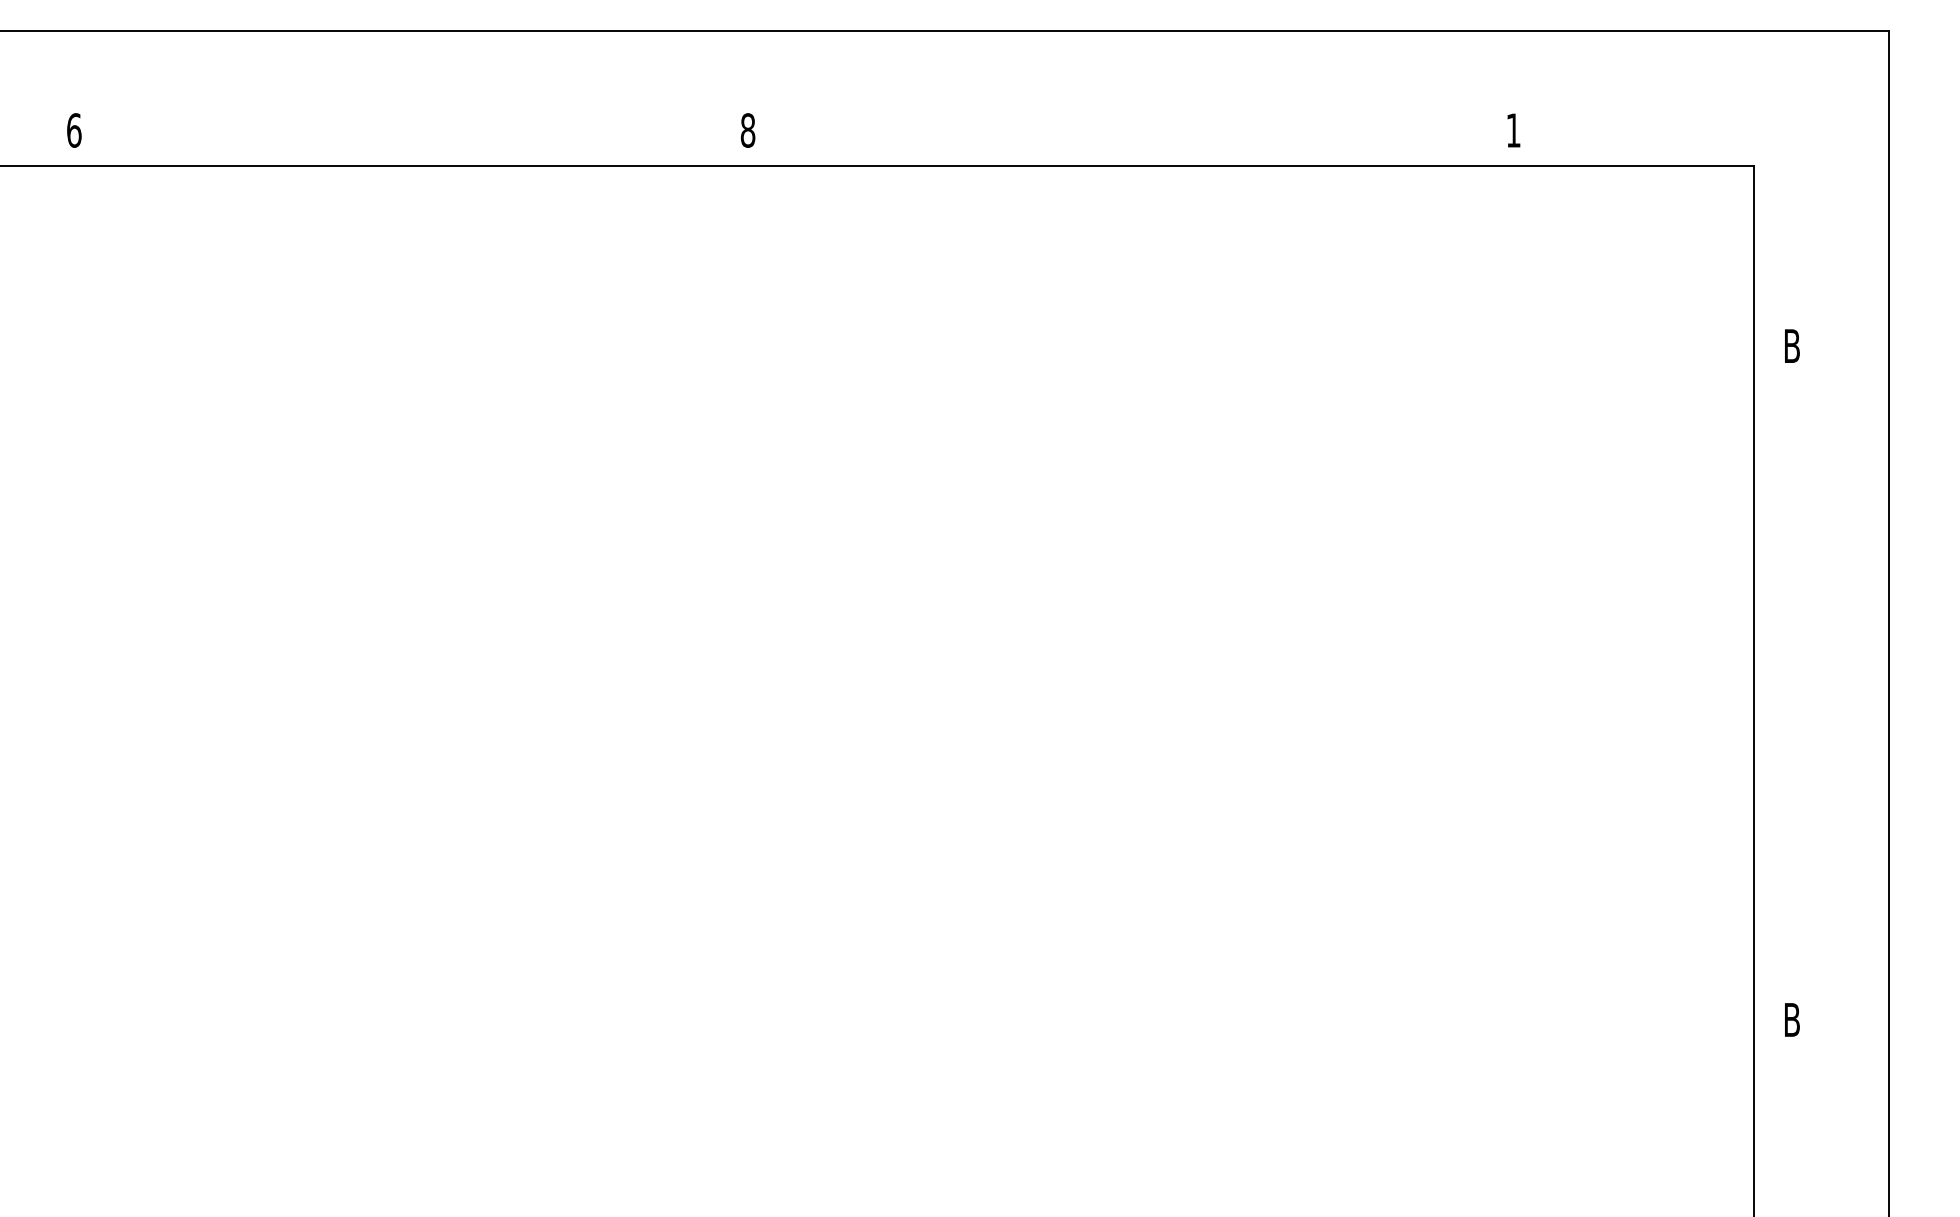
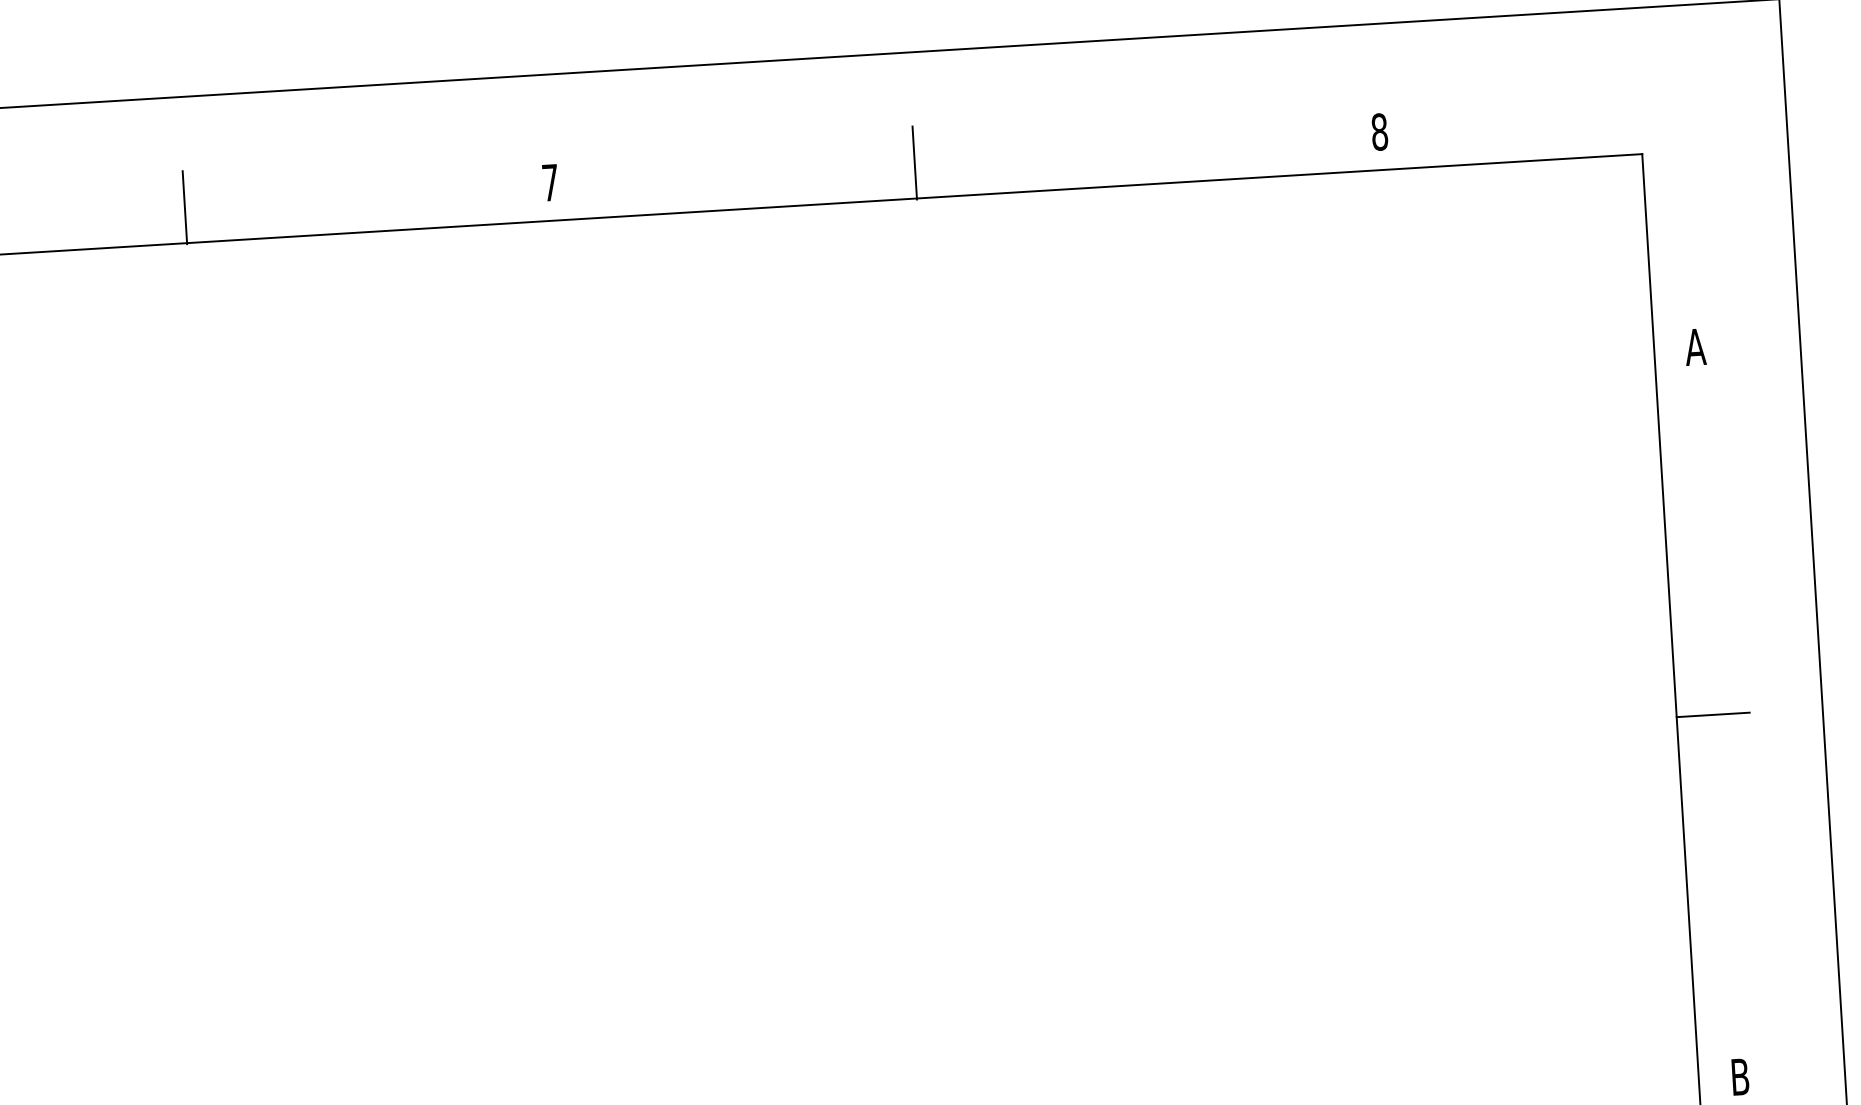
text: (747, 130) -> (549, 182), 8 -> 7
text: (1513, 130) -> (1379, 132), 1 -> 8
line: (410, 132) -> (184, 207), added
line: (1084, 132) -> (914, 162), added
text: (1791, 345) -> (1694, 346), B -> A
line: (1787, 685) -> (1713, 715), added

